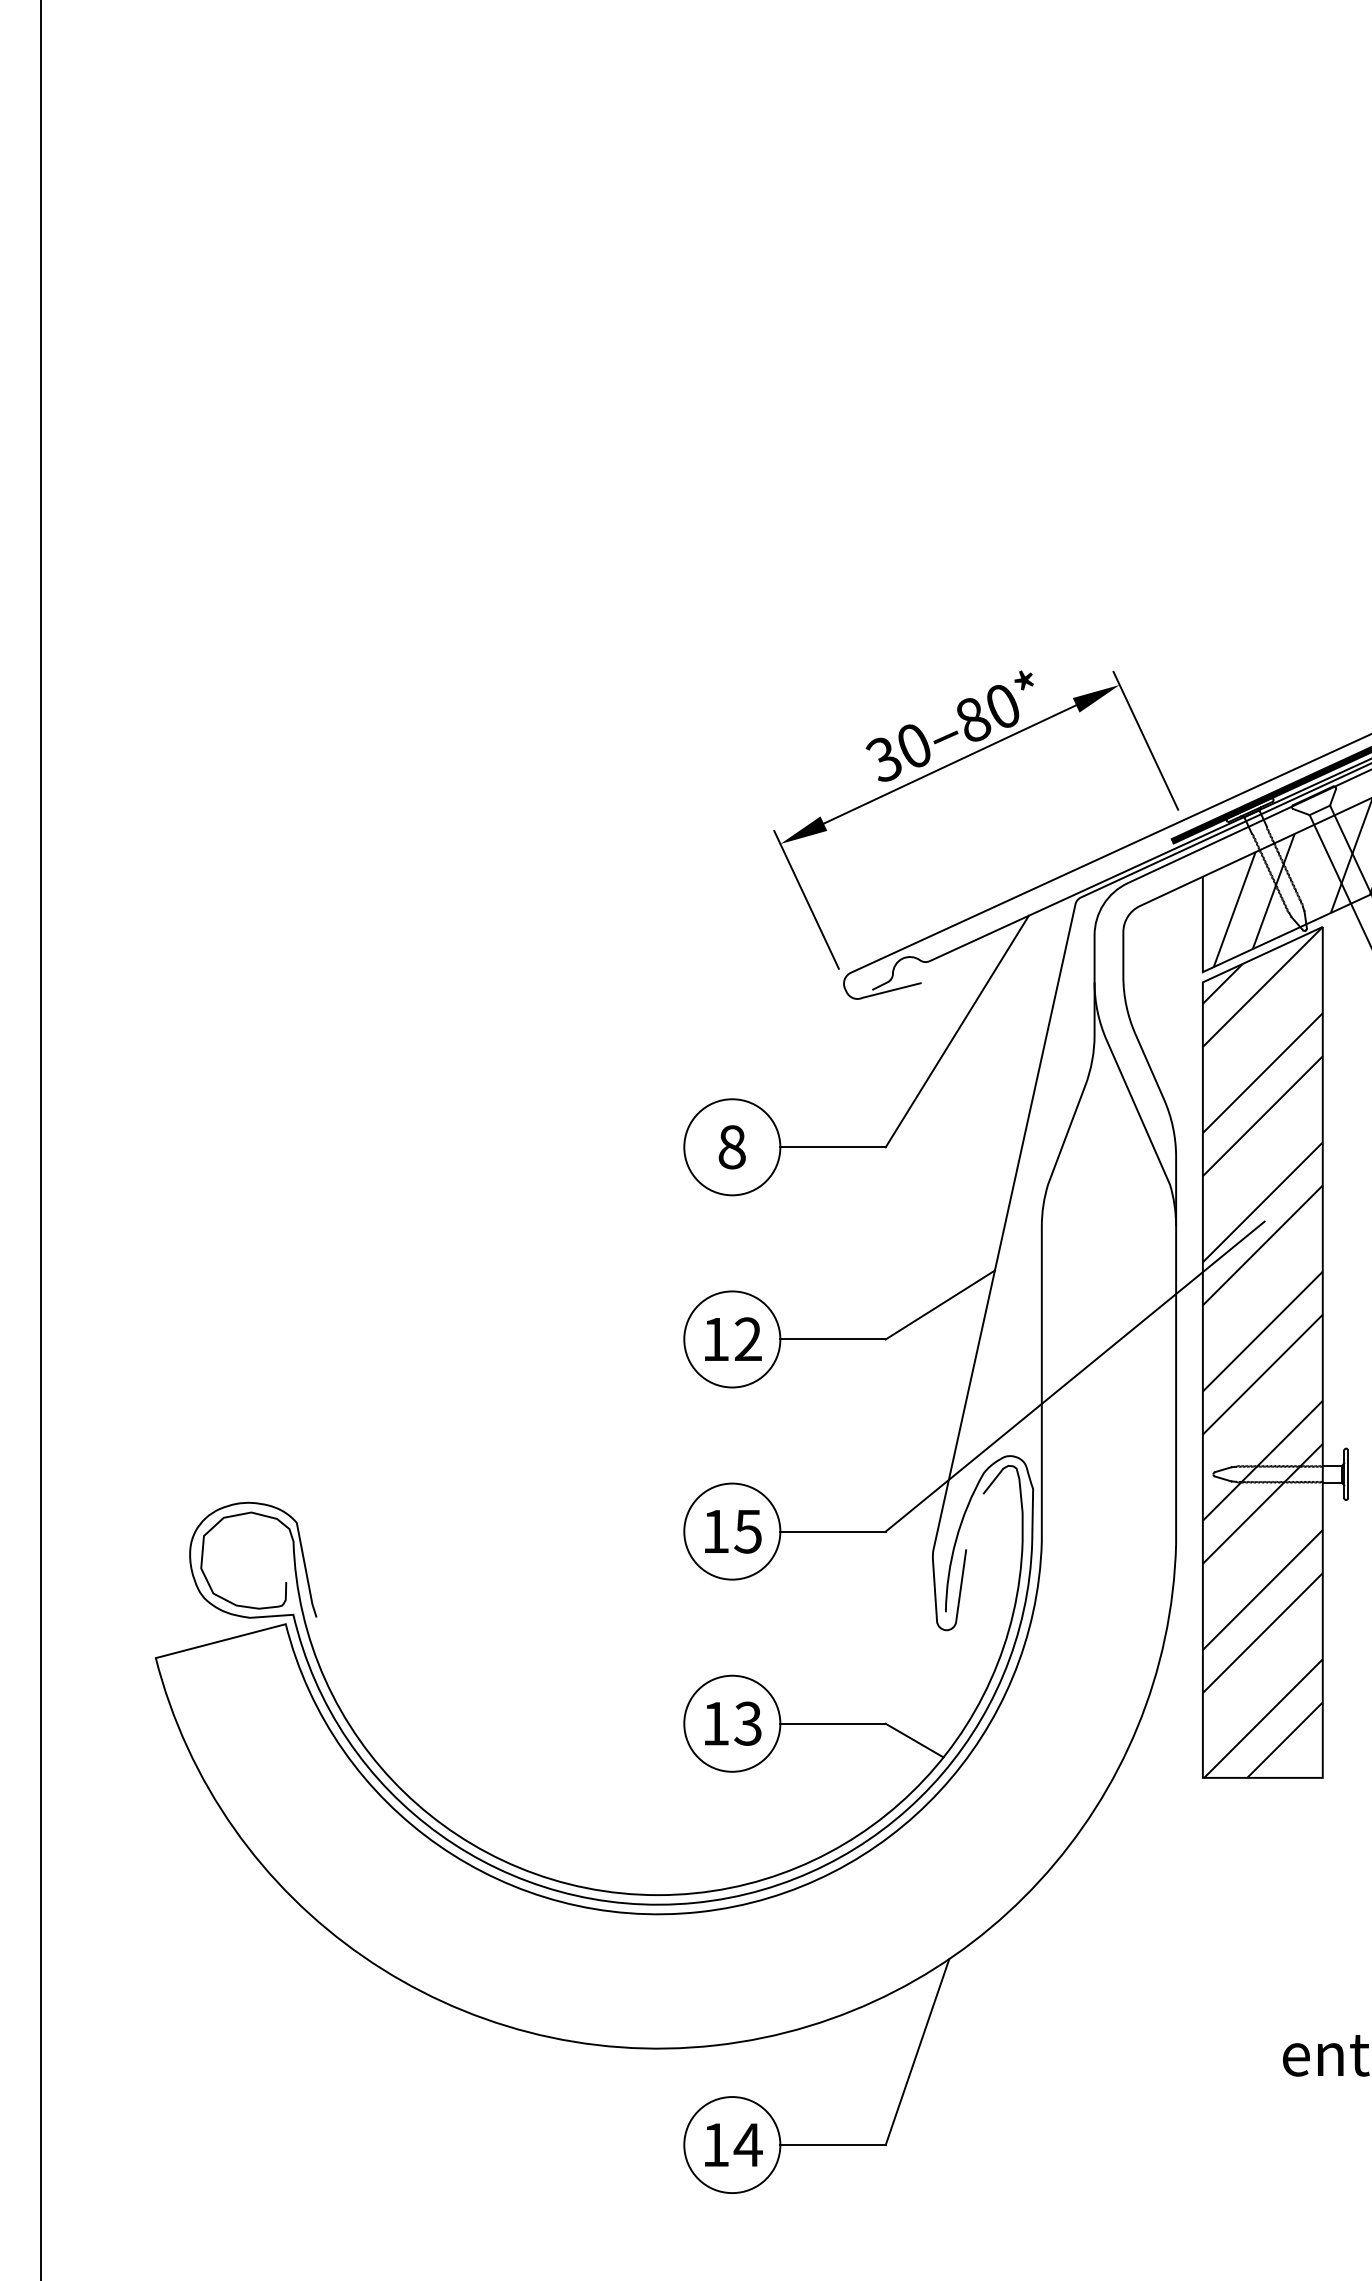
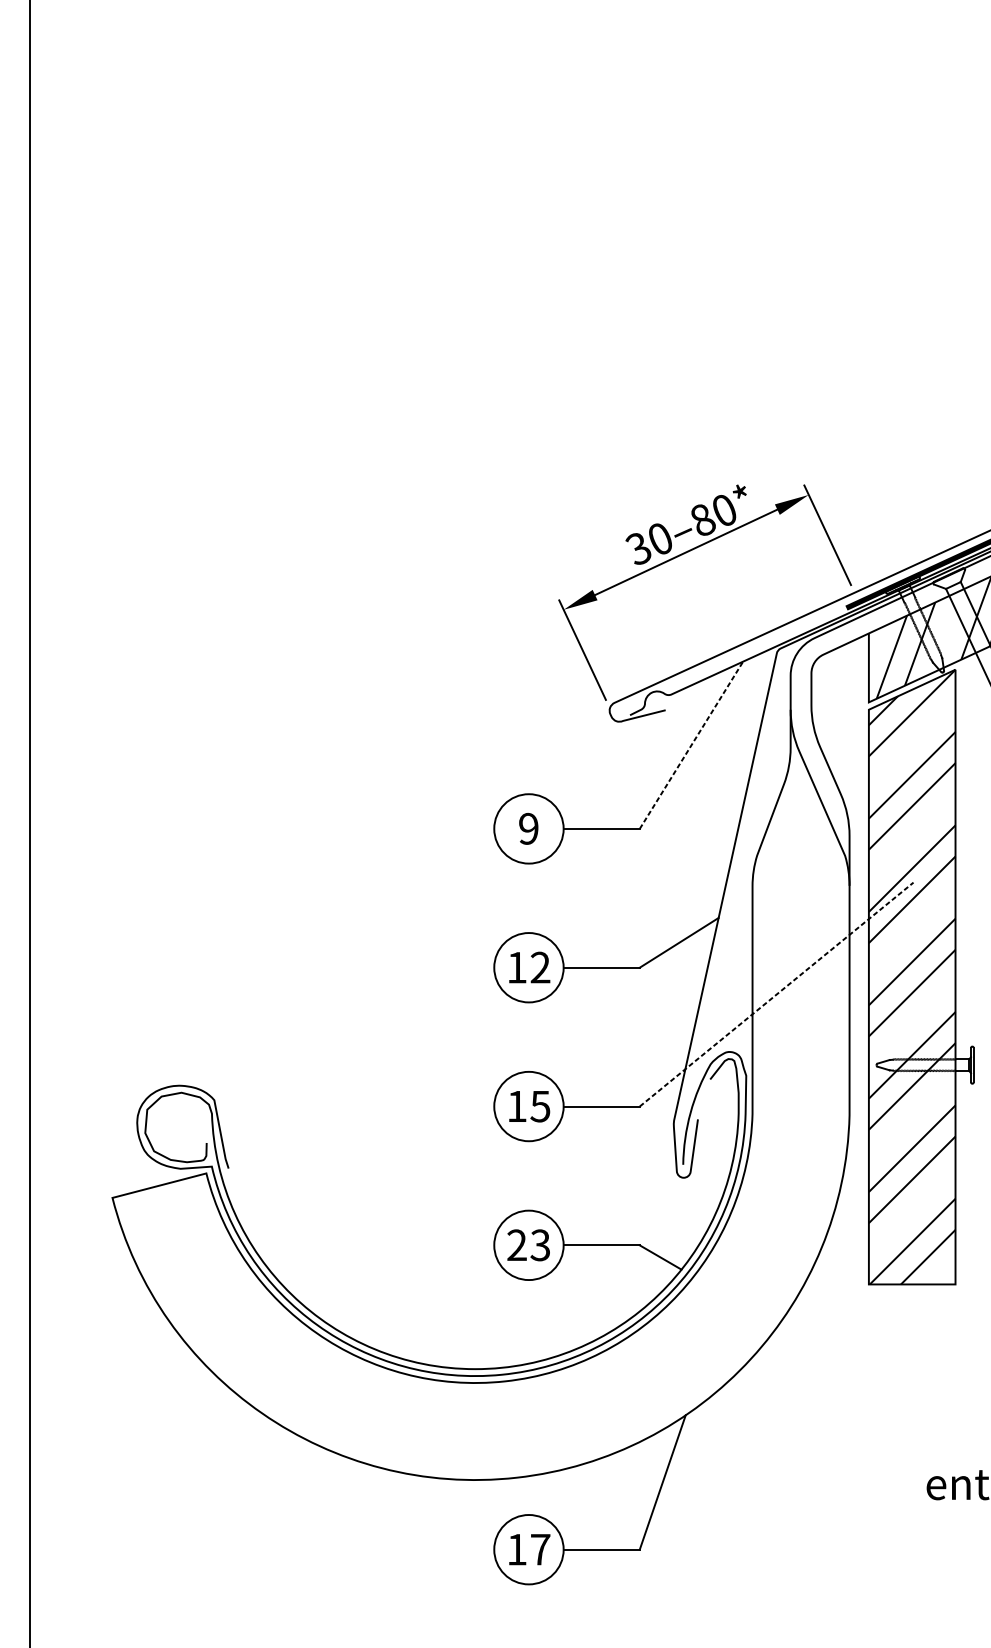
line: (957, 1031) -> (691, 745), solid -> dashed
text: (731, 1147) -> (528, 829), 8 -> 9
line: (1075, 1376) -> (776, 994), solid -> dashed
text: (715, 1723) -> (516, 1245), 13 -> 23
text: (747, 2144) -> (539, 1549), 14 -> 17

